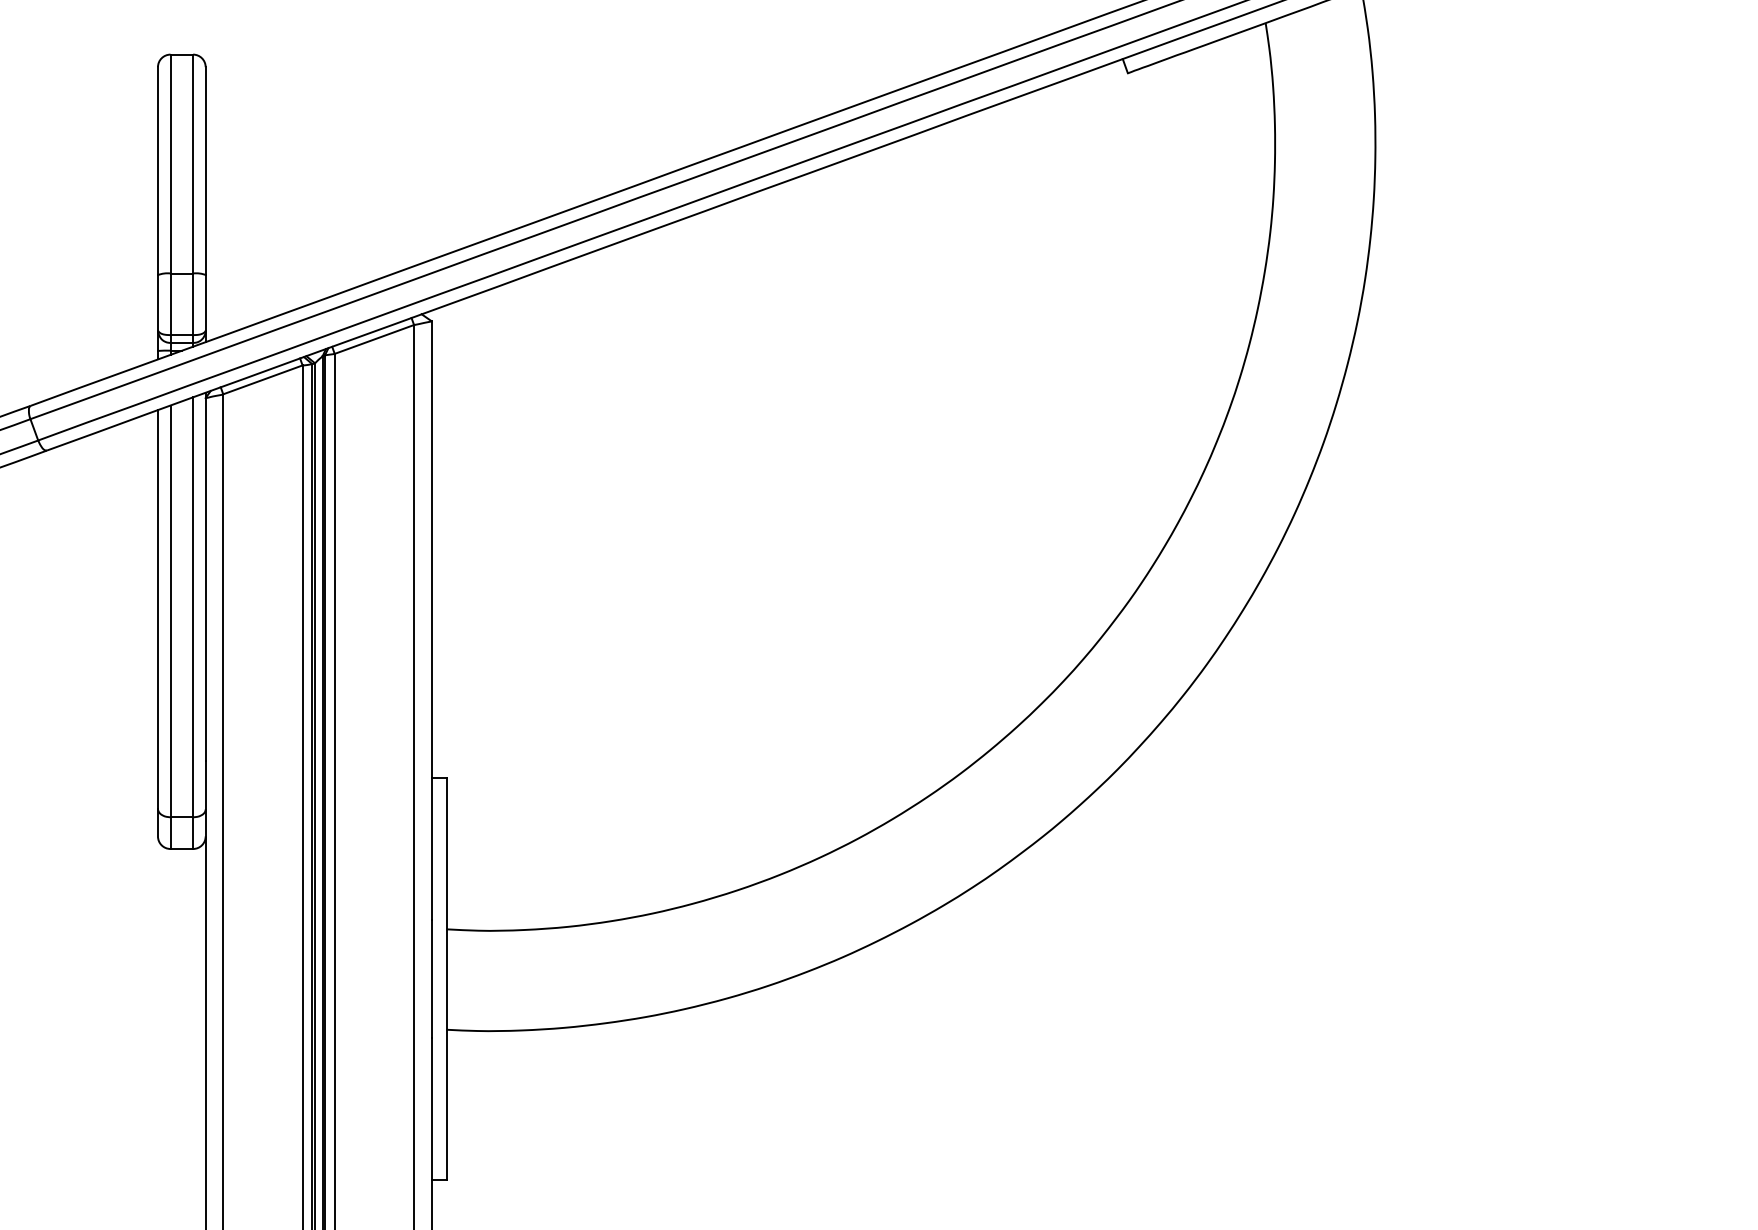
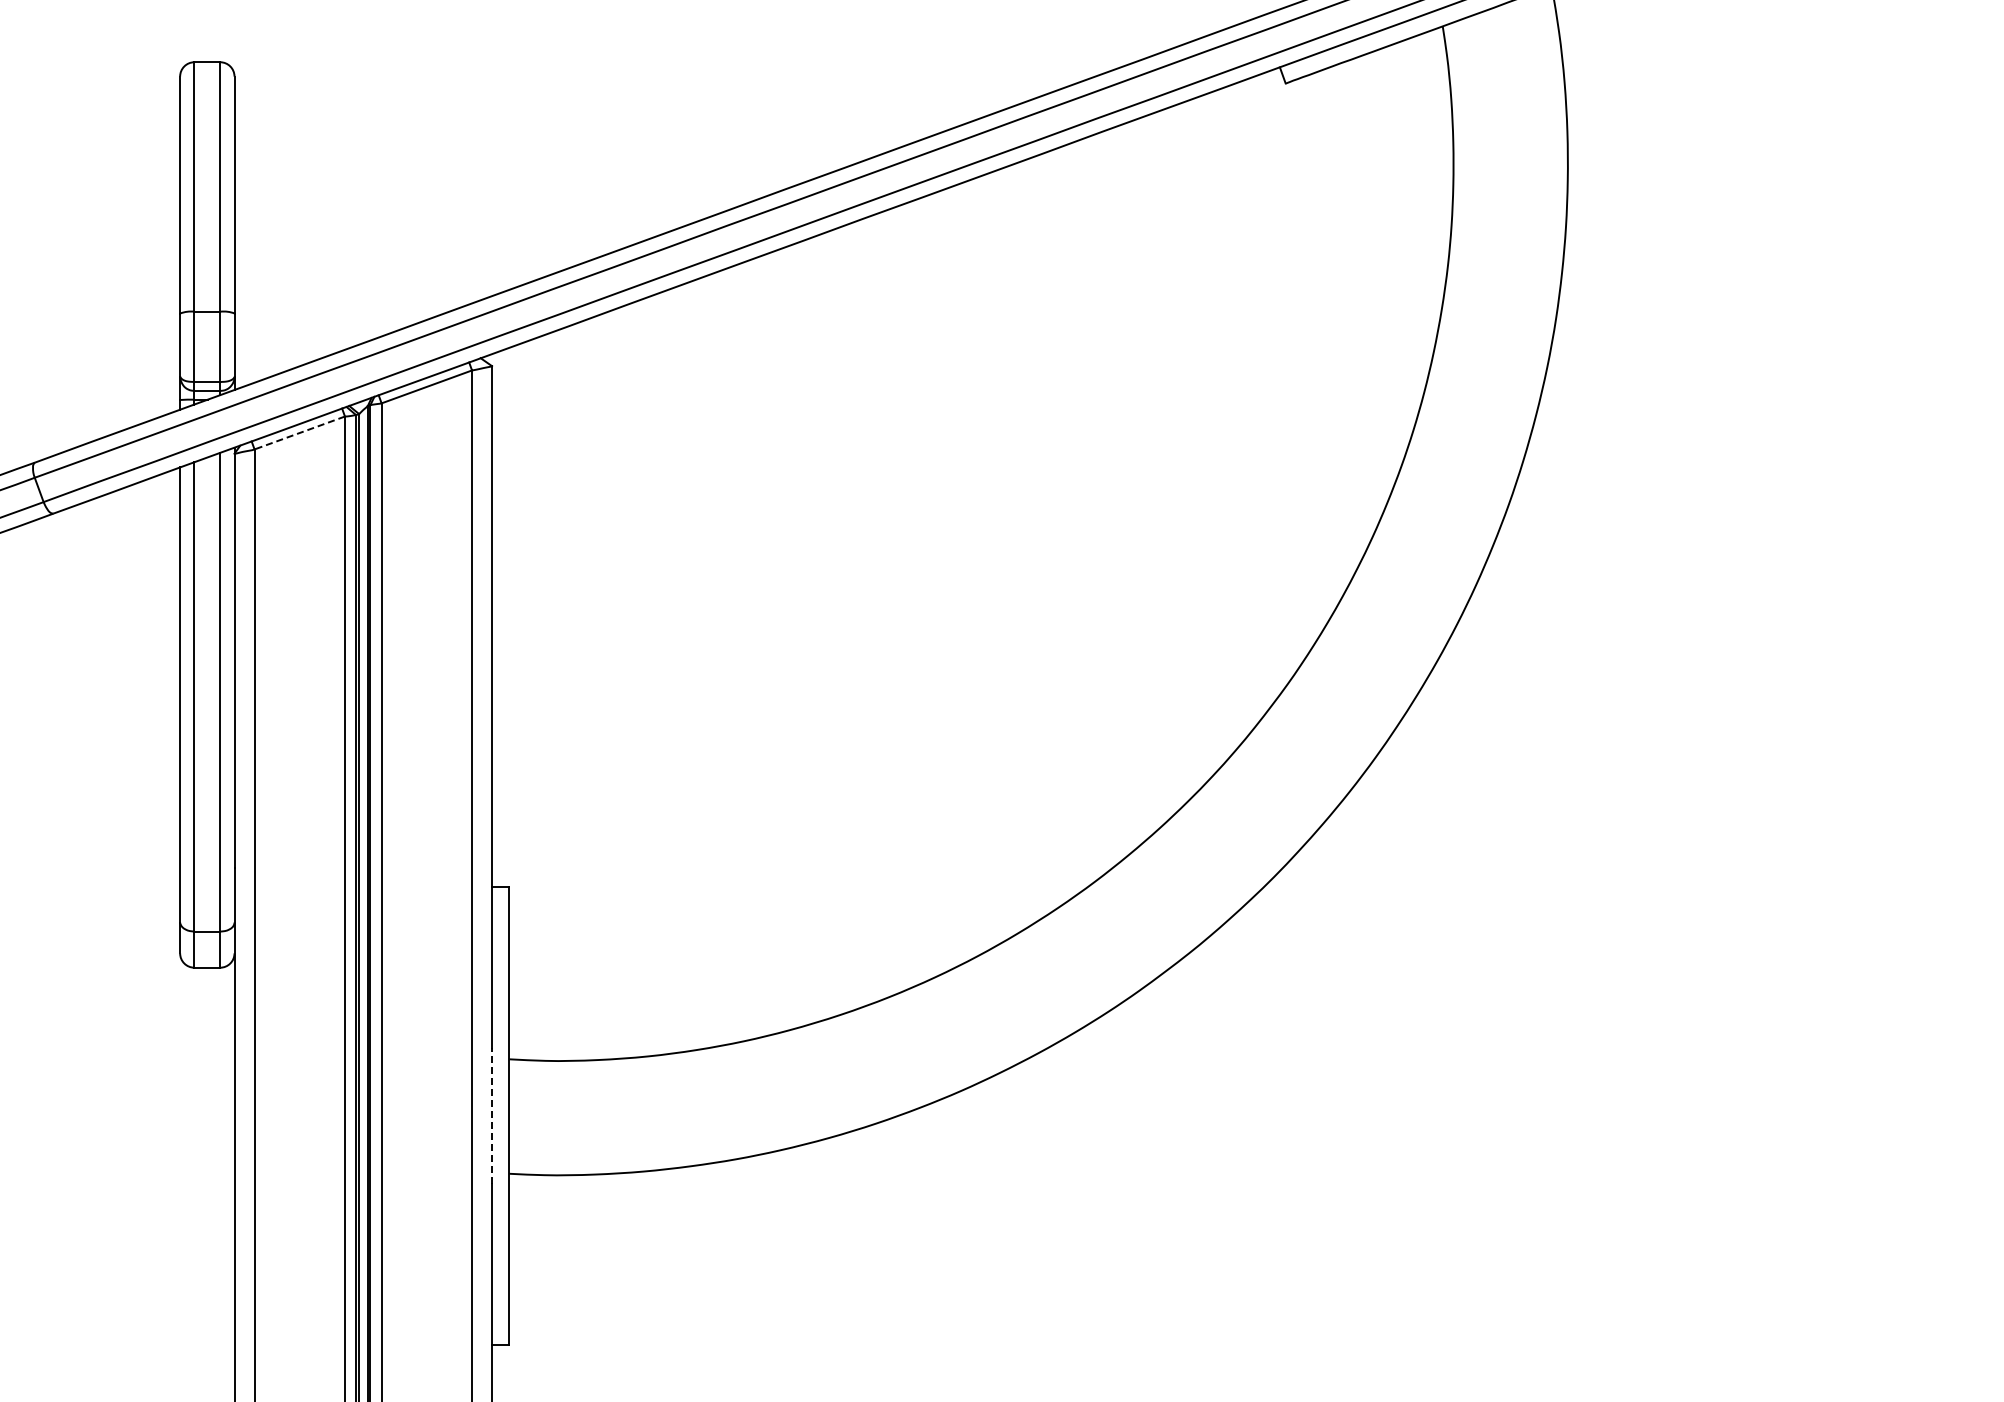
line: (262, 380) -> (299, 433), solid -> dashed
line: (432, 978) -> (492, 1115), solid -> dashed

